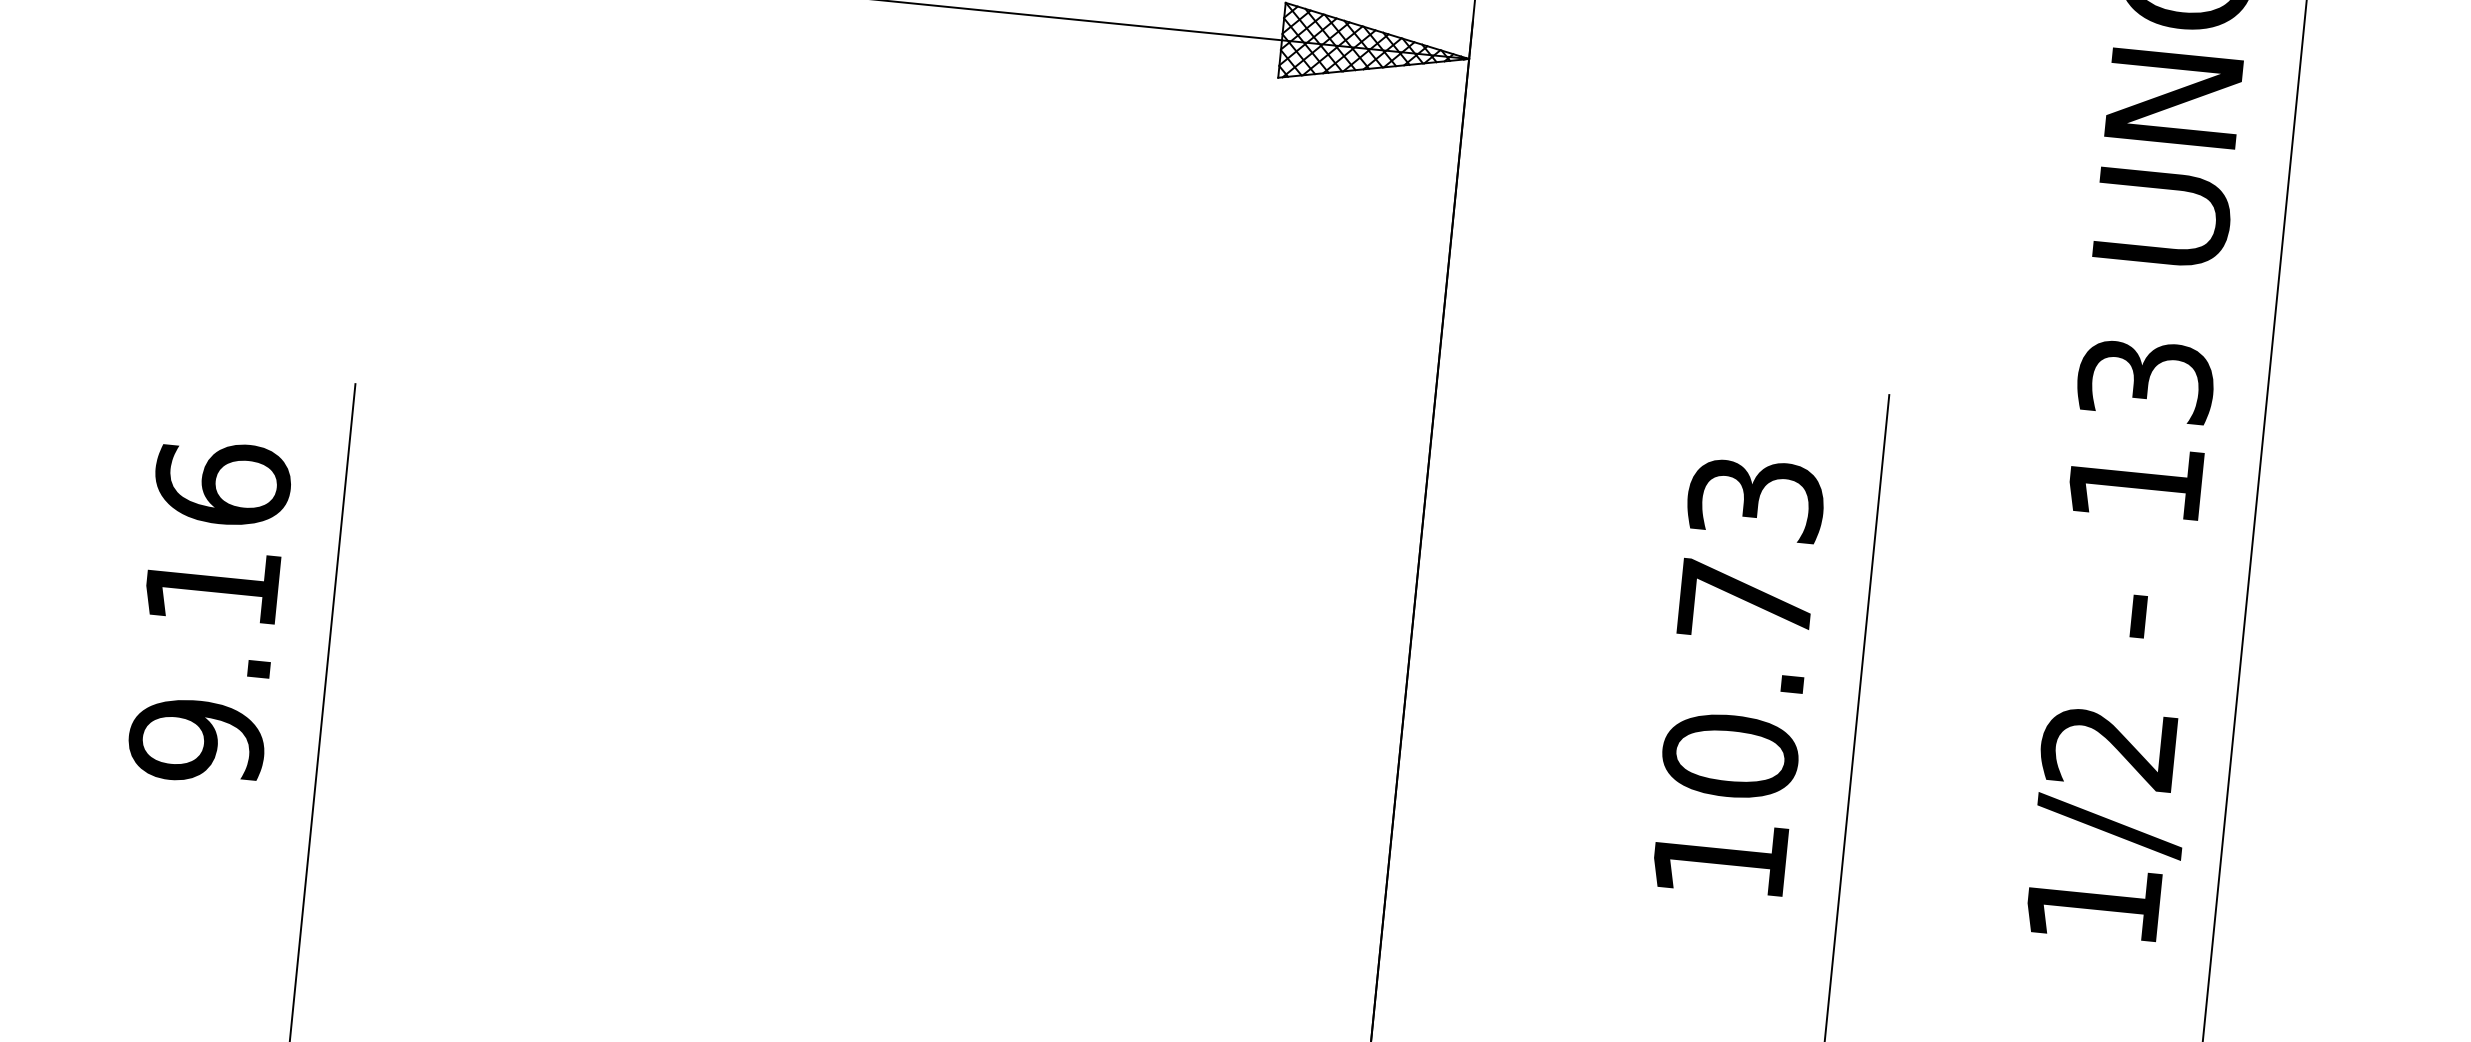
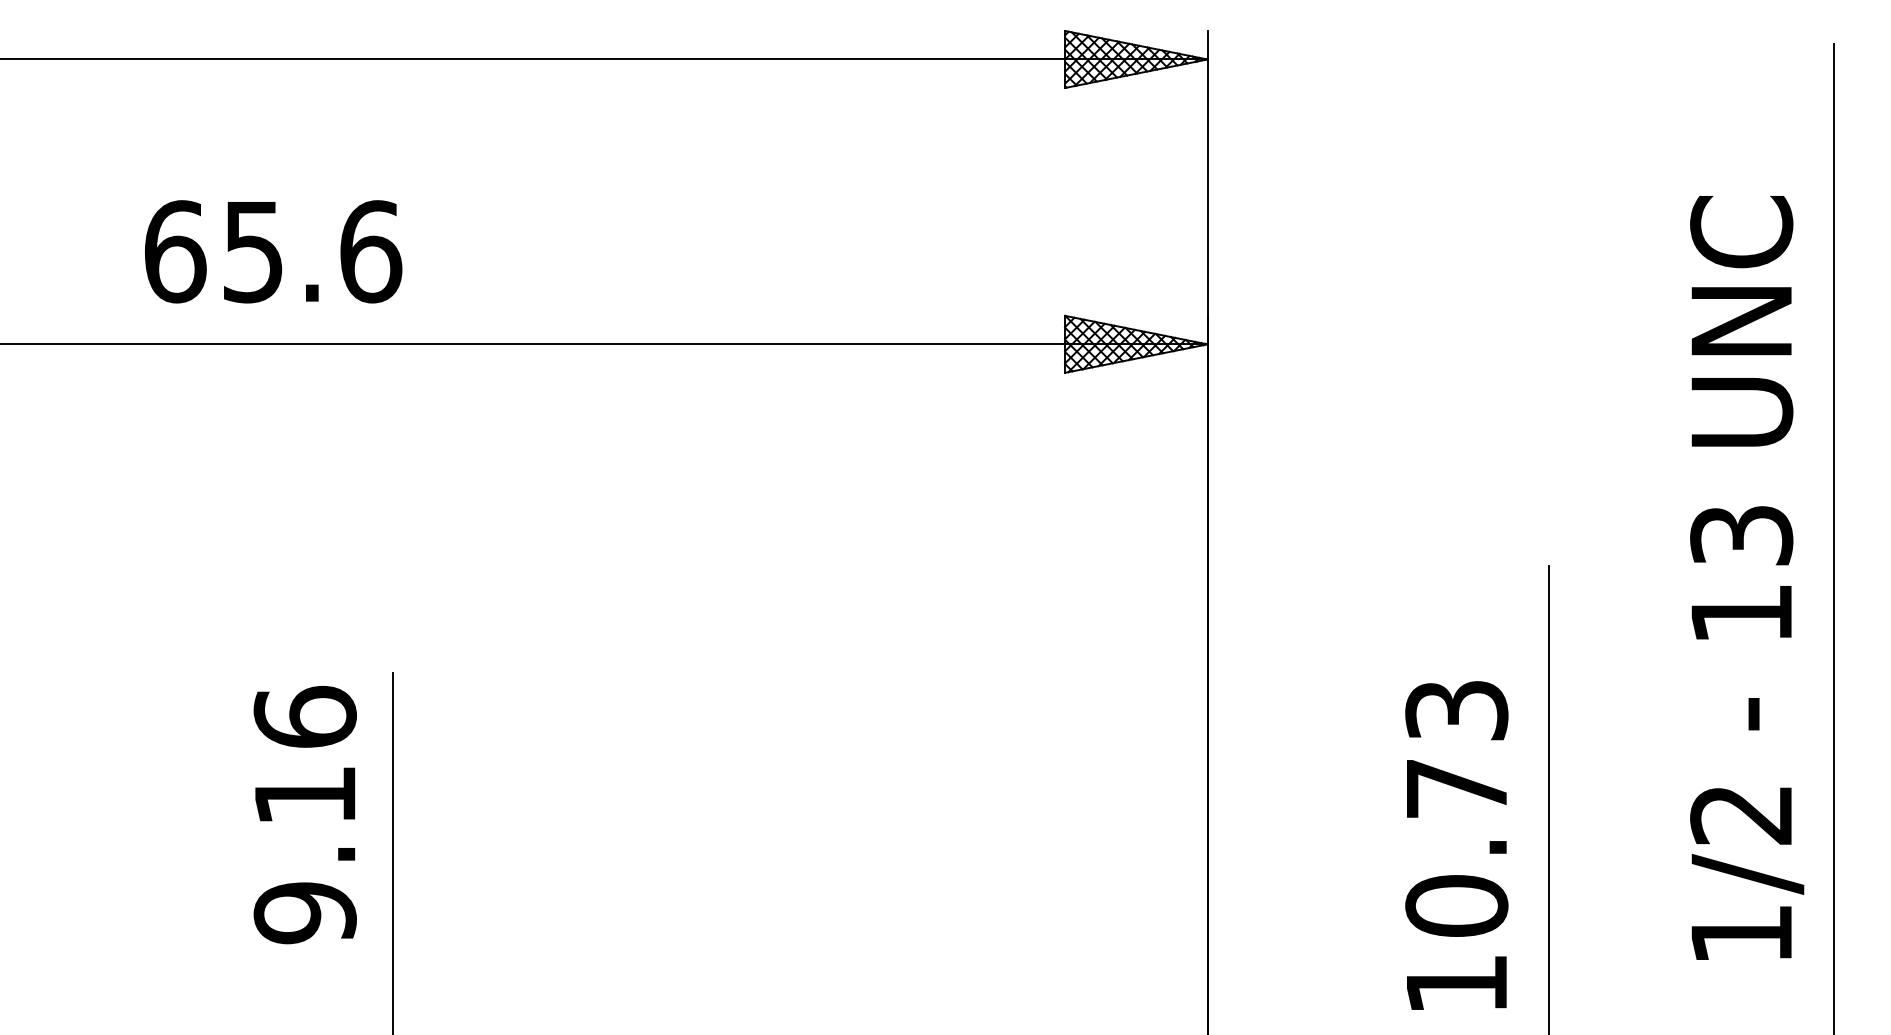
text: (208, 612) -> (304, 815), moved
text: (1737, 676) -> (1456, 845), moved

